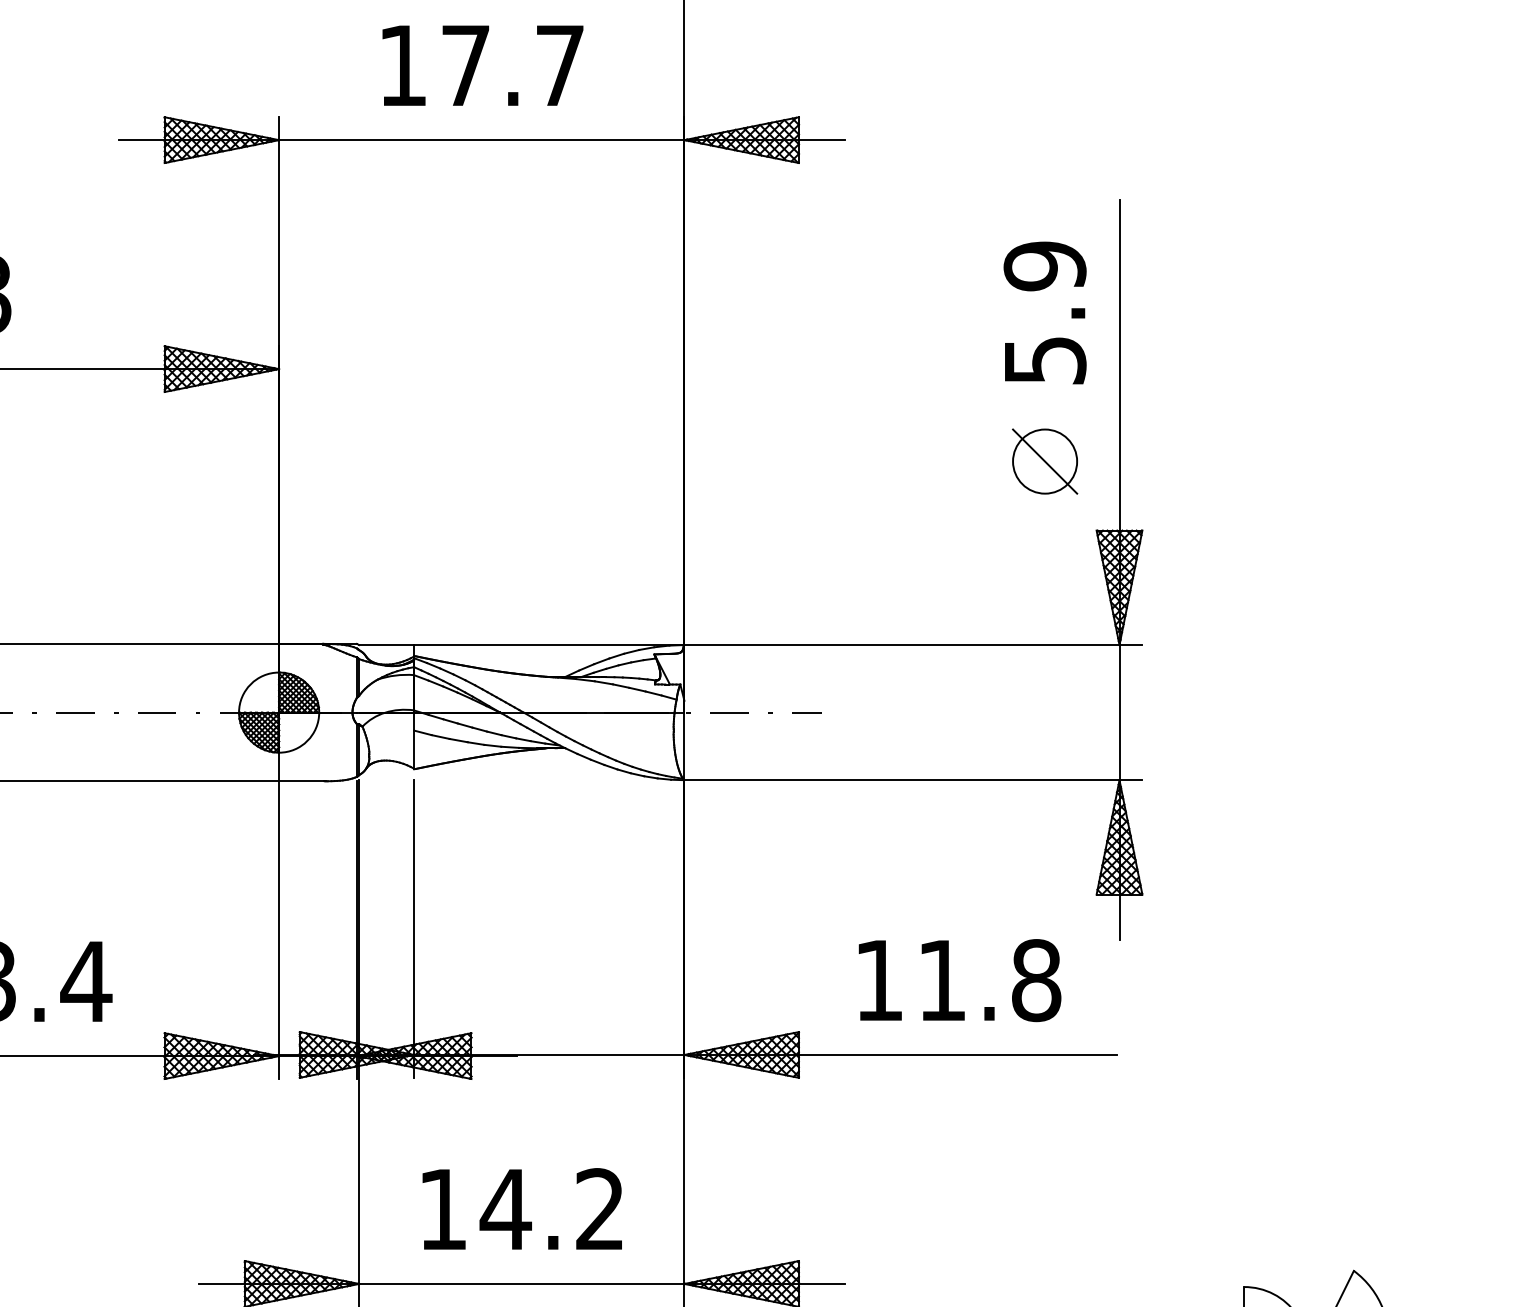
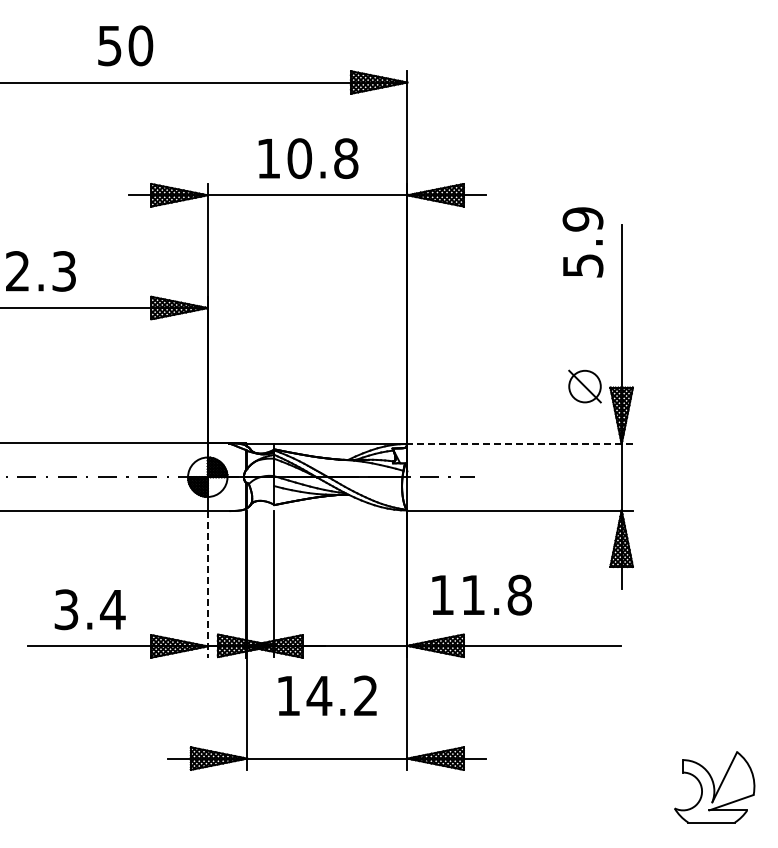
text: (512, 65) -> (322, 158), 17.7 -> 10.8
text: (1044, 313) -> (582, 242), moved
part: (1044, 461) -> (584, 386), moved
line: (914, 644) -> (520, 443), solid -> dashed
line: (278, 930) -> (207, 584), solid -> dashed
text: (958, 979) -> (481, 594), moved
text: (522, 1208) -> (327, 695), moved

